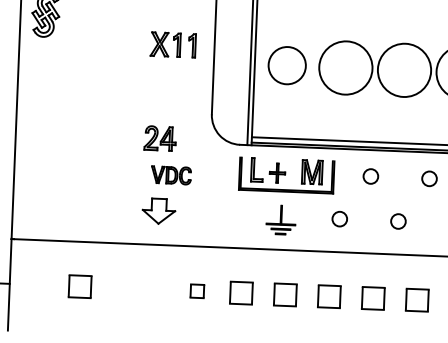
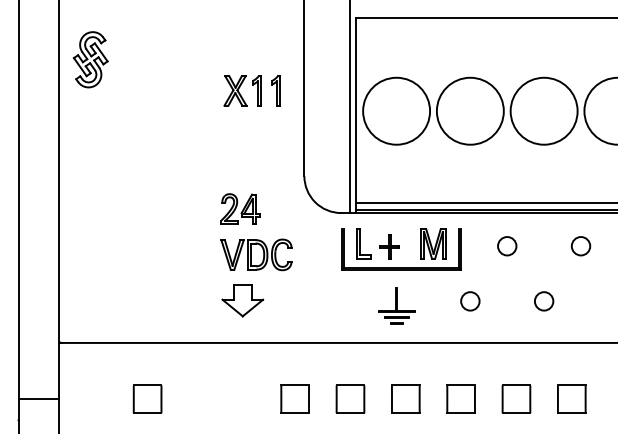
circle: (287, 65) -> (396, 110), size x1.43
part: (171, 175) -> (256, 254), size x1.43
part: (196, 290) -> (294, 398), size x1.67

